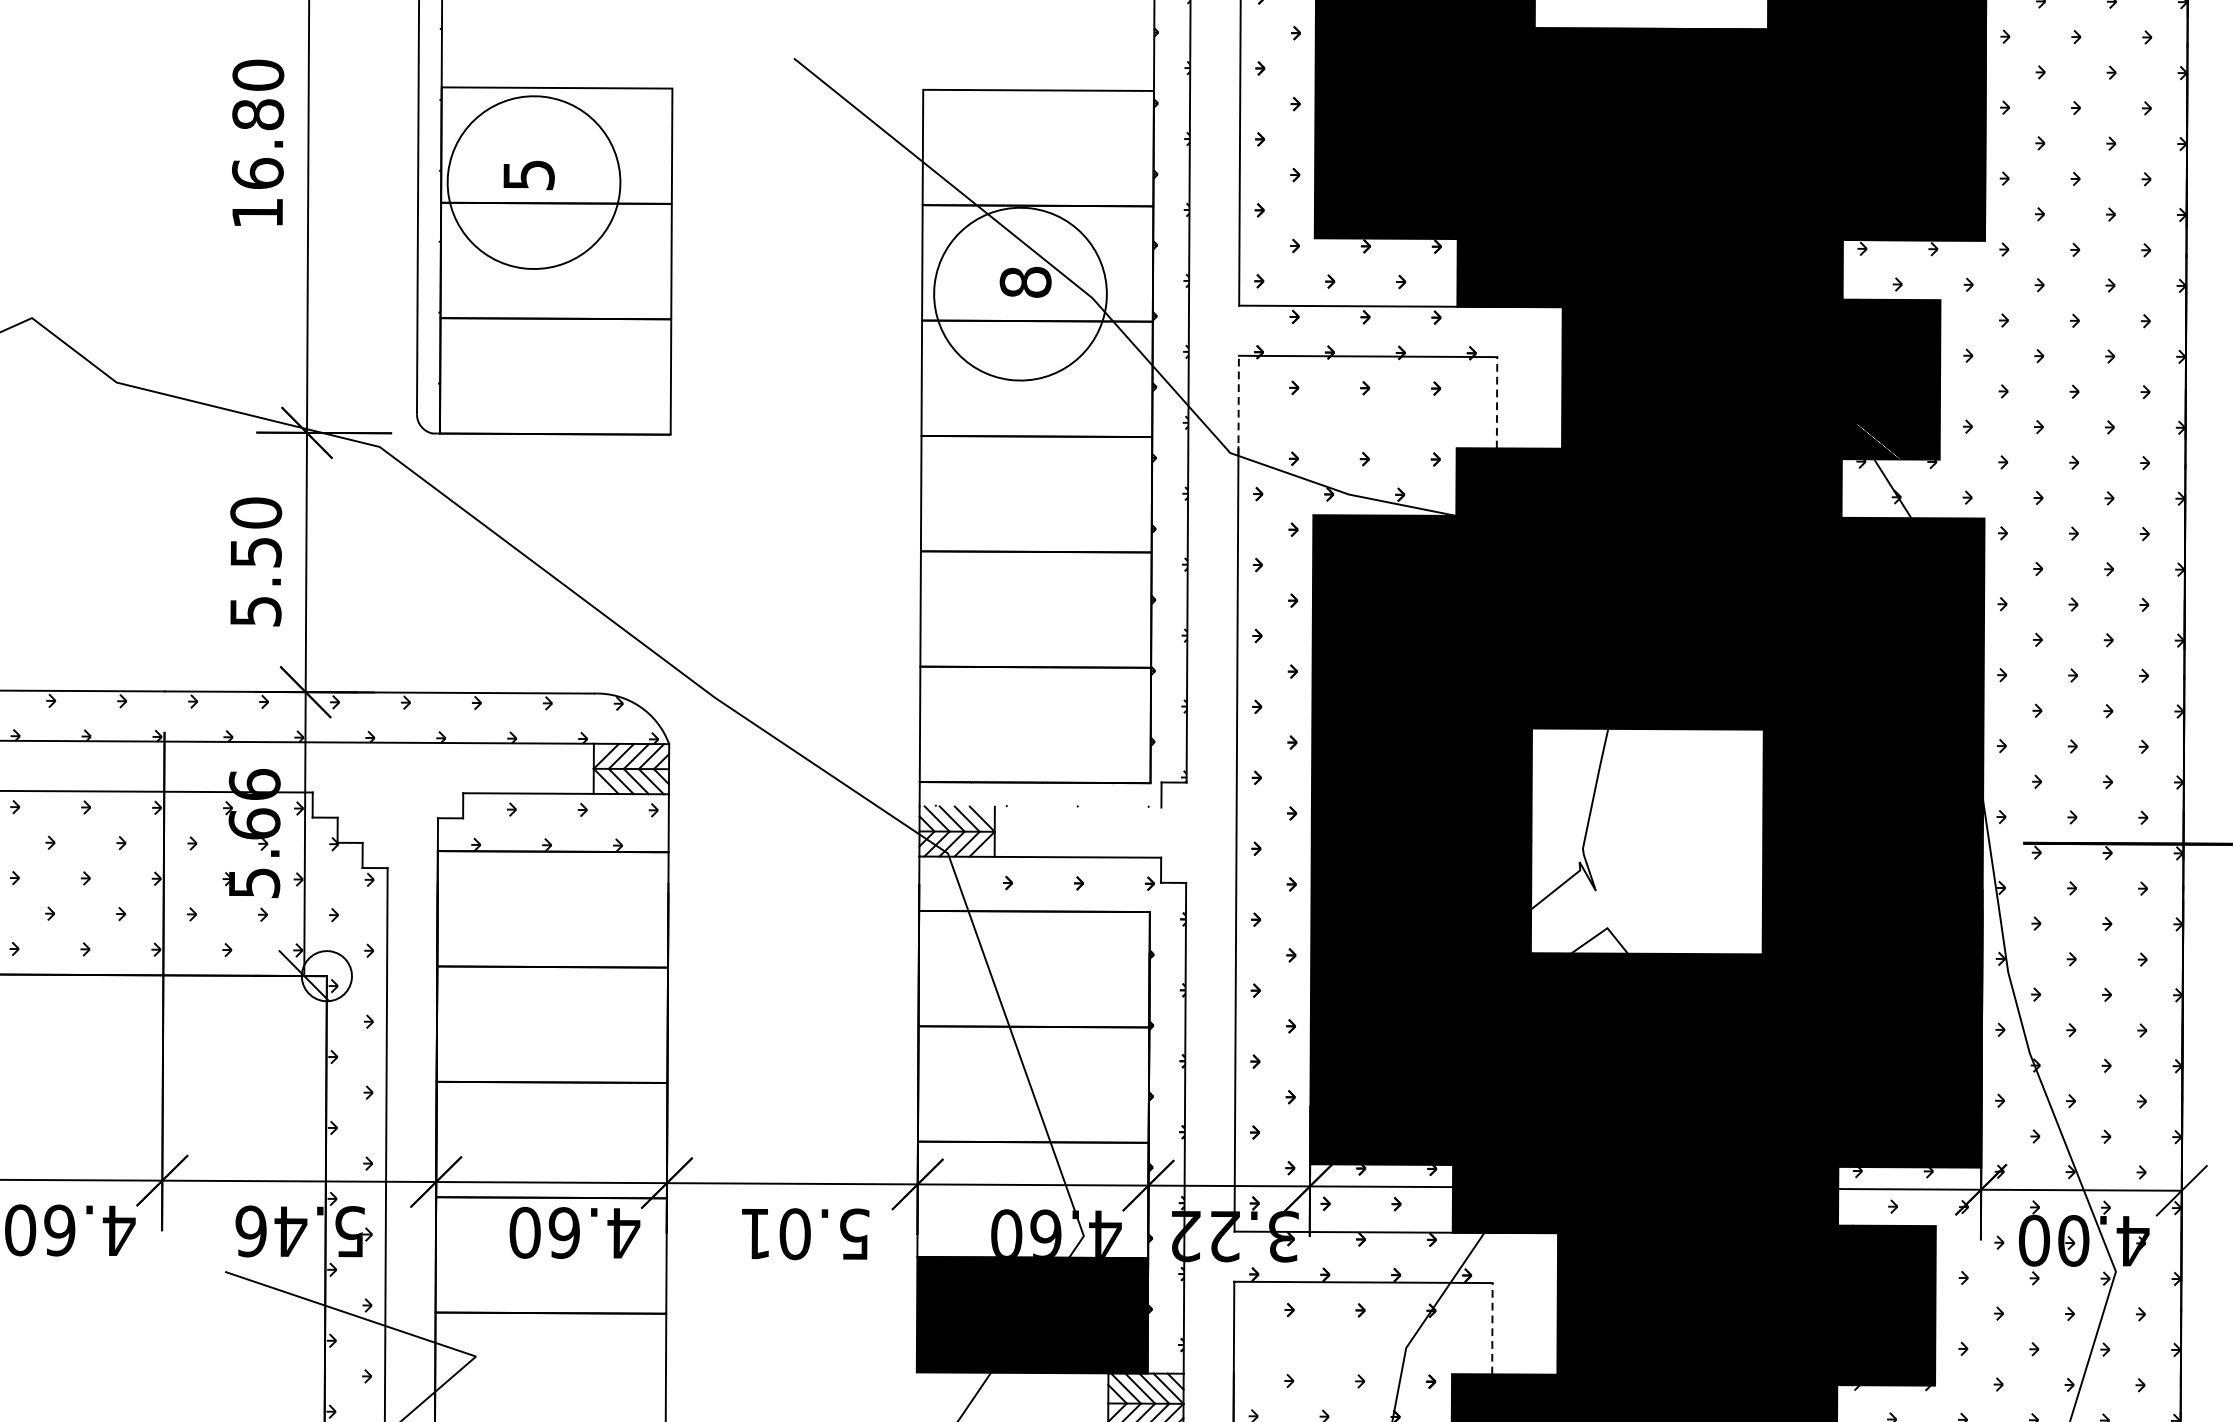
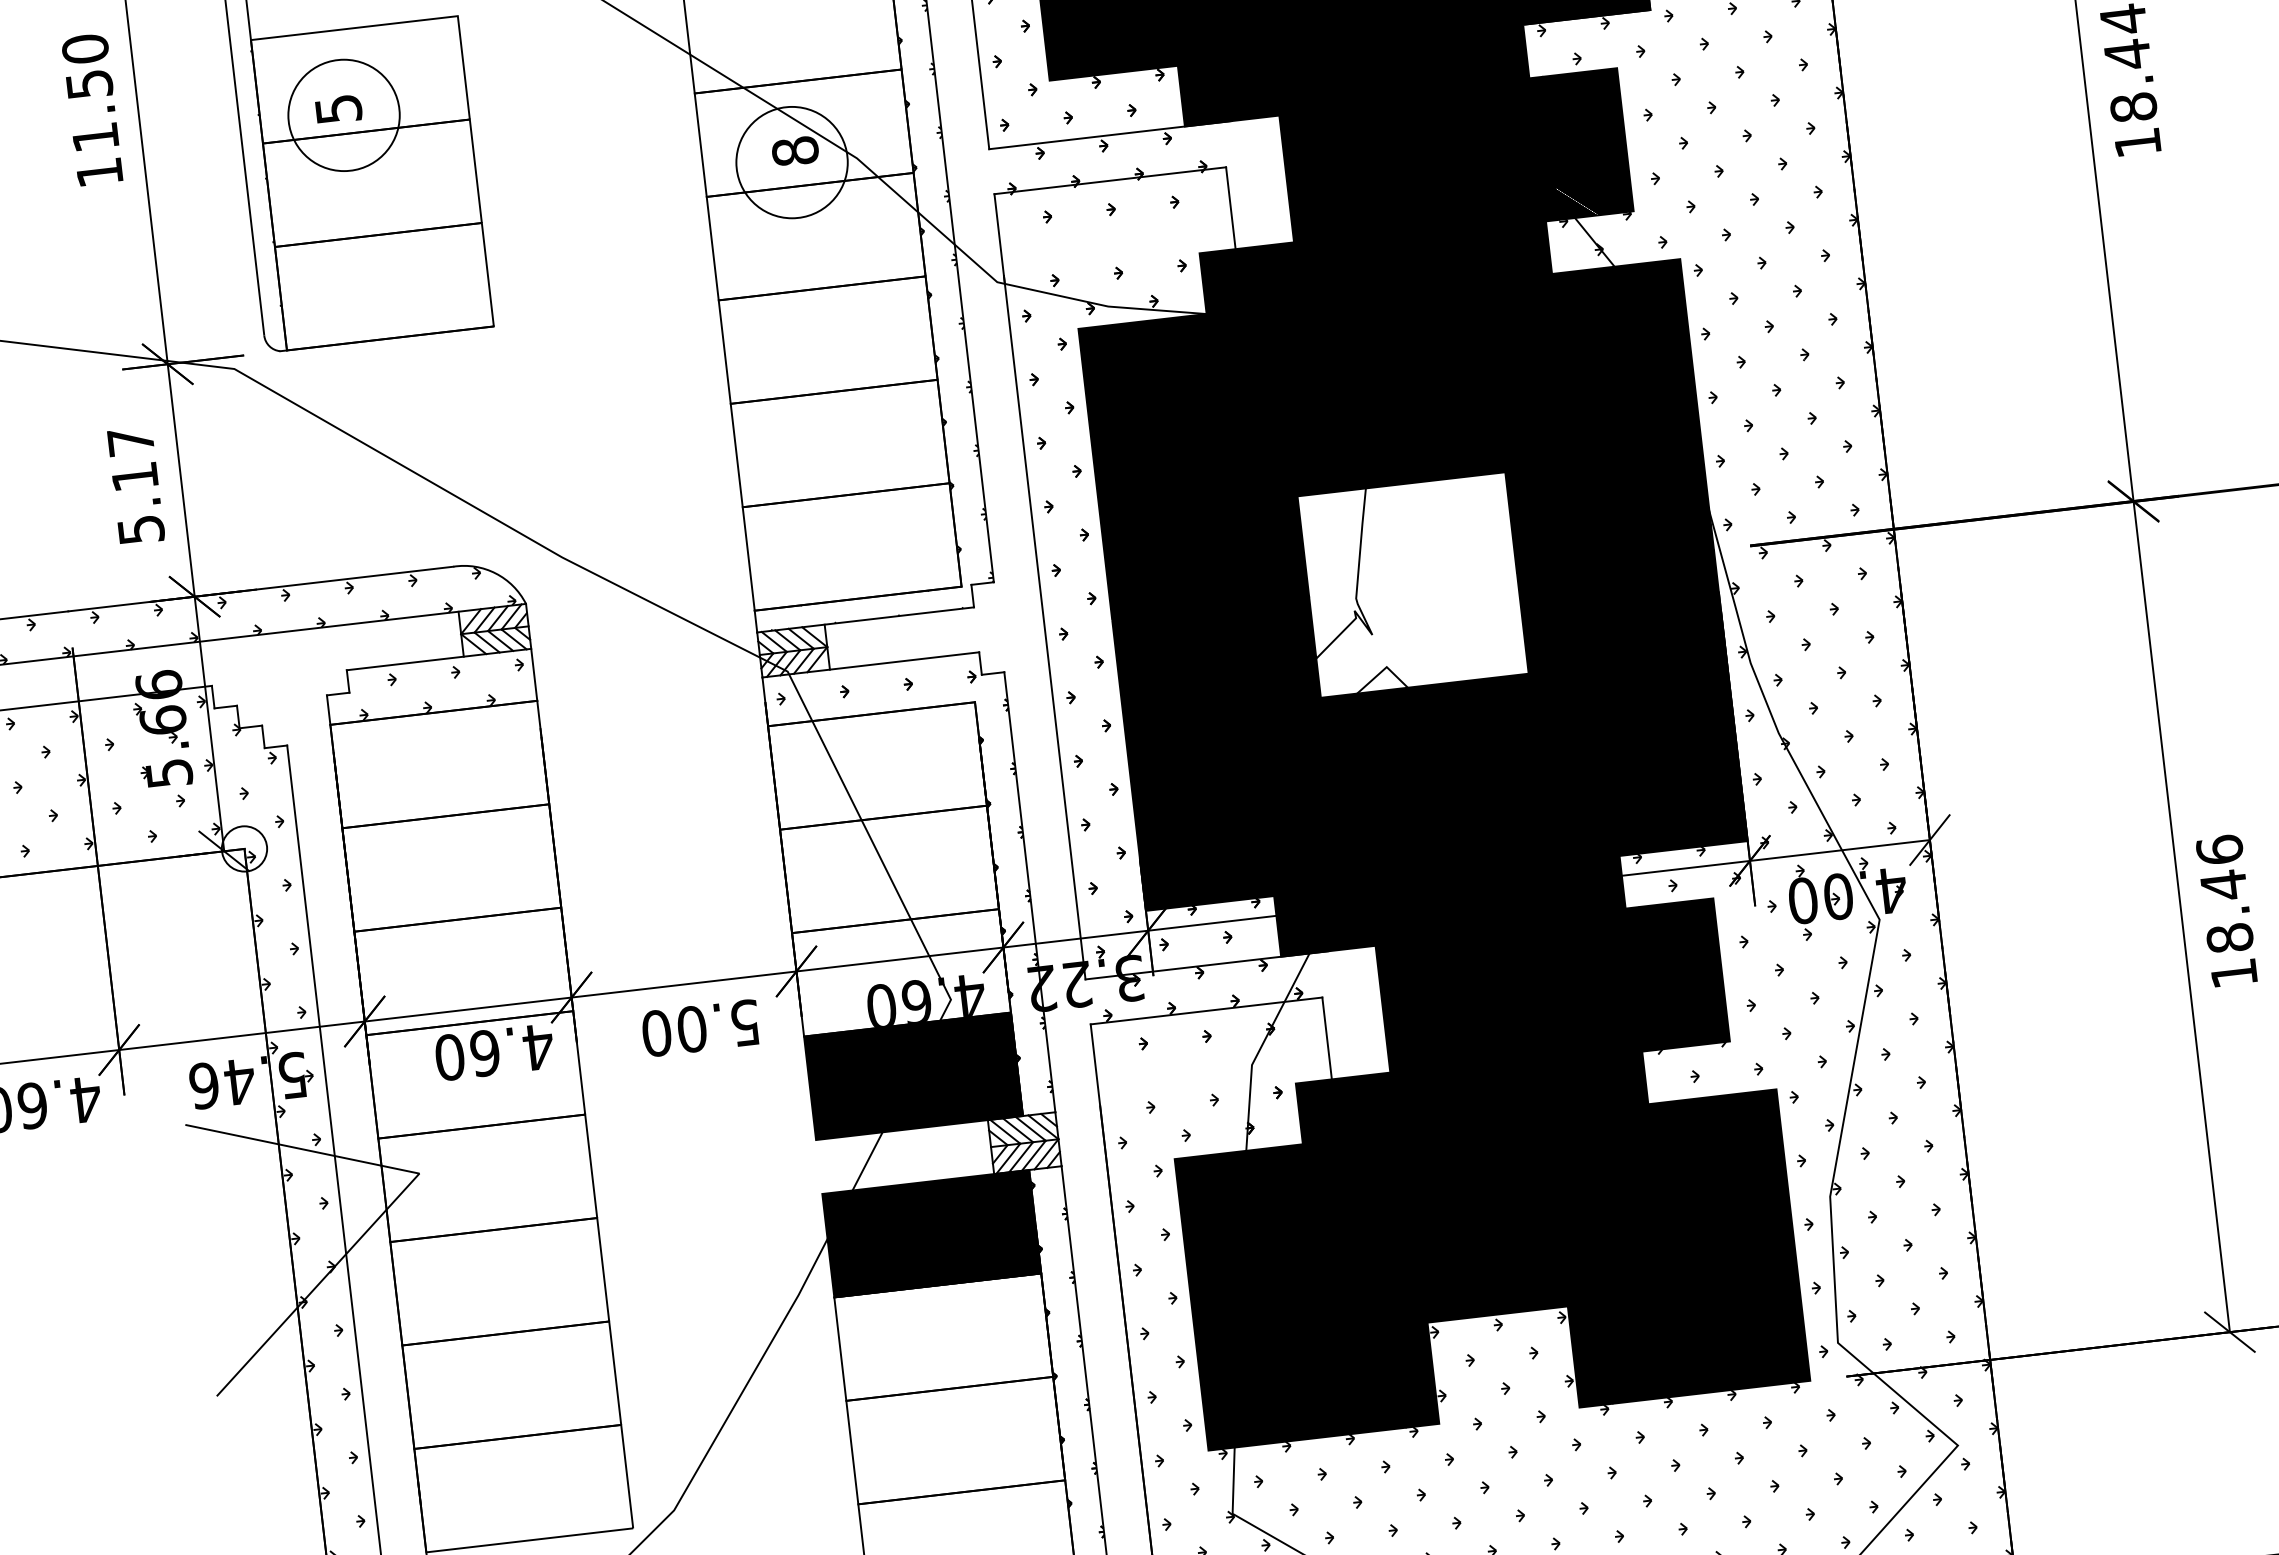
text: (257, 143) -> (92, 110), 16.80 -> 11.50
circle: (533, 182) -> (343, 115), size x0.71
circle: (1019, 293) -> (791, 162), size x0.71
line: (1496, 401) -> (1230, 207), dashed -> solid
line: (1238, 405) -> (999, 238), dashed -> solid
text: (255, 532) -> (132, 459), 5.50 -> 5.17
line: (1040, 806) -> (865, 619), added
hatch: (936, 883) -> (780, 699), added
text: (755, 1232) -> (656, 1032), 5.01 -> 5.00
line: (1492, 1327) -> (1327, 1037), dashed -> solid

